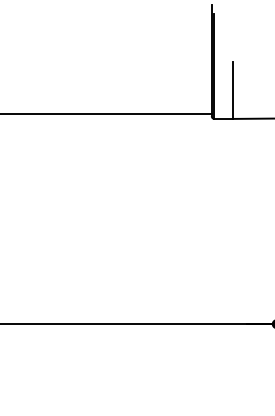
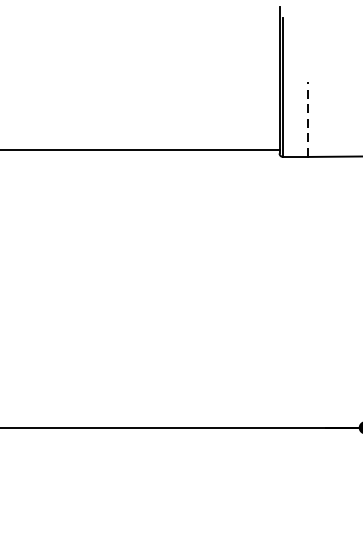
line: (233, 90) -> (308, 119), solid -> dashed

